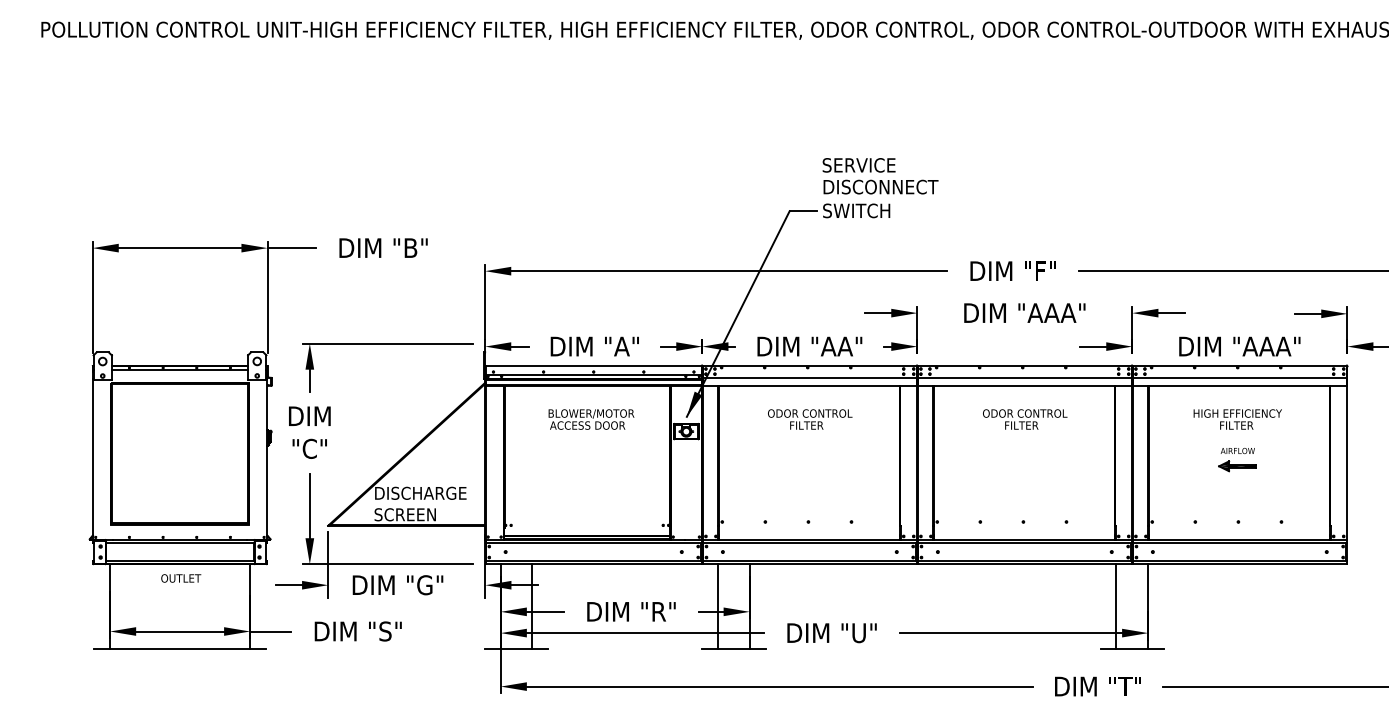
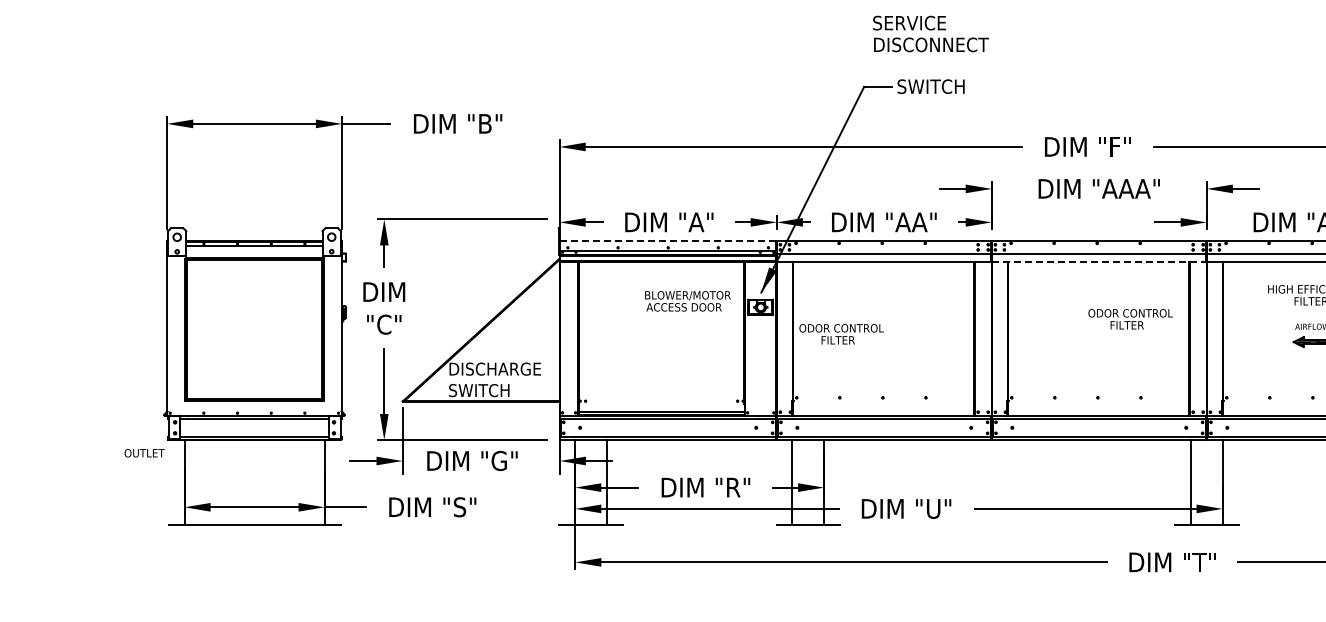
text: (880, 176) -> (930, 34), moved
line: (594, 365) -> (668, 241), solid -> dashed
line: (1025, 385) -> (1099, 261), solid -> dashed
text: (591, 419) -> (687, 301), moved
text: (810, 419) -> (841, 334), moved
text: (1025, 419) -> (1130, 319), moved
text: (409, 514) -> (483, 390), SCREEN -> SWITCH
text: (181, 578) -> (144, 453), moved

